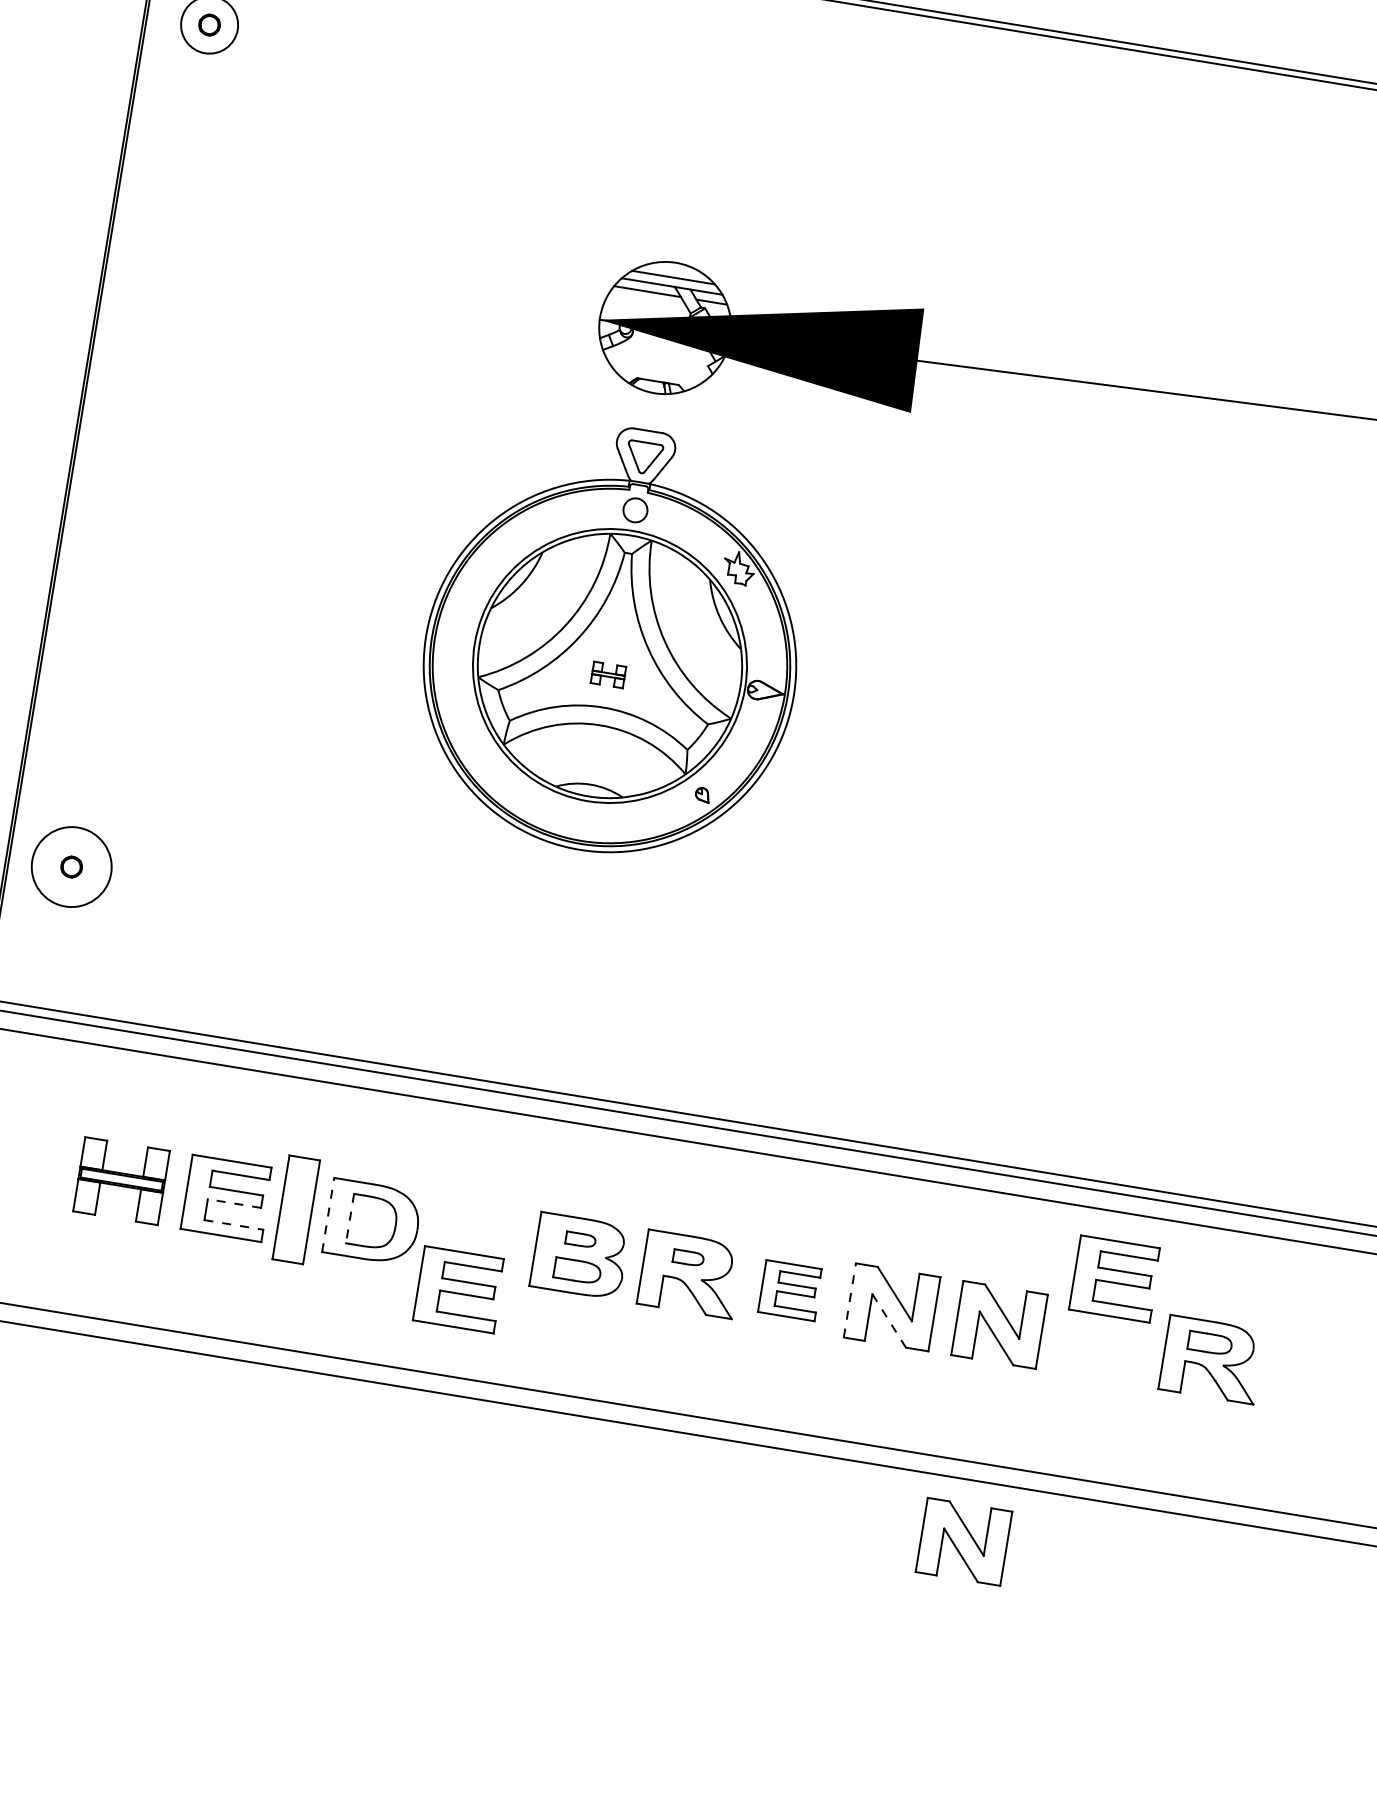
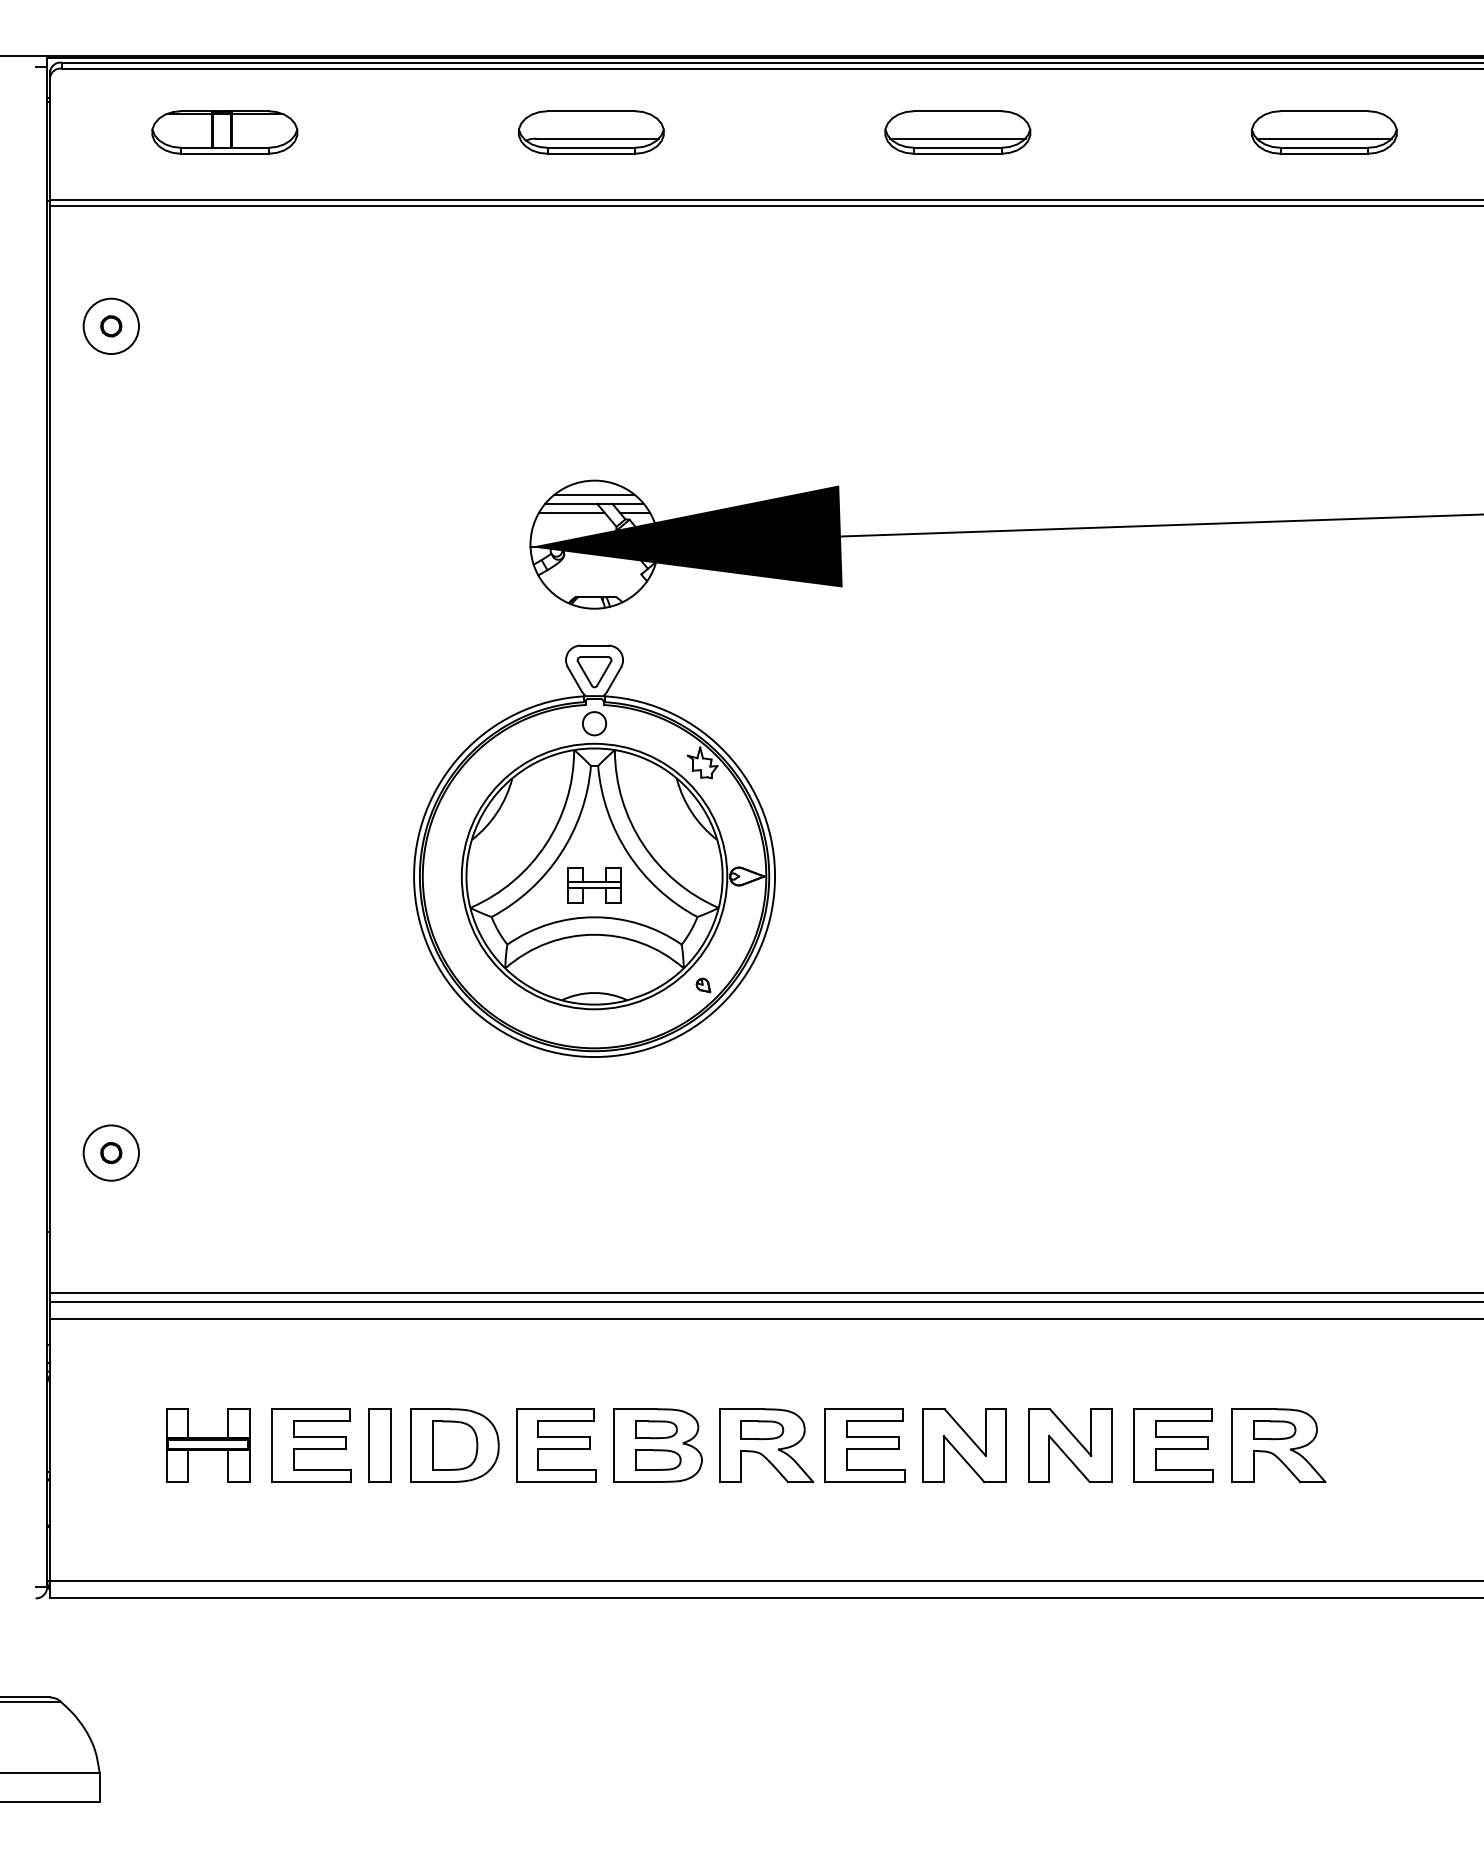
part: (608, 675) -> (594, 885), size x1.67
circle: (70, 866) -> (110, 1152), size x0.71
line: (234, 1203) -> (319, 1449), dashed -> solid
part: (296, 1209) -> (379, 1445), size x0.71
line: (328, 1214) -> (411, 1445), dashed -> solid
line: (349, 1219) -> (432, 1446), dashed -> solid
line: (234, 1224) -> (322, 1469), dashed -> solid
part: (580, 1239) -> (656, 1429), size x1.43
part: (688, 1258) -> (762, 1430), size x1.43
part: (1115, 1278) -> (1173, 1445), moved
part: (459, 1289) -> (556, 1445), moved
part: (790, 1290) -> (864, 1445), size x1.43
line: (850, 1300) -> (923, 1445), dashed -> solid
line: (889, 1321) -> (964, 1459), dashed -> solid
part: (964, 1541) -> (1070, 1658), removed

